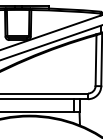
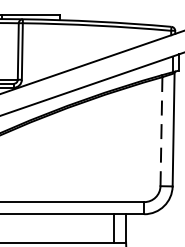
line: (96, 60) -> (162, 131), solid -> dashed

